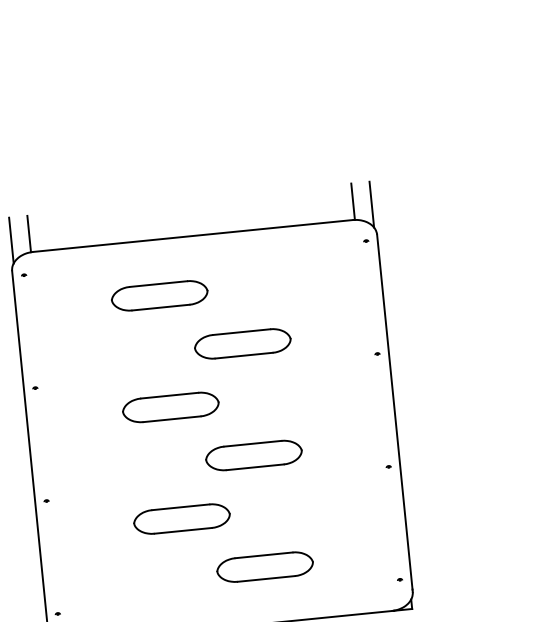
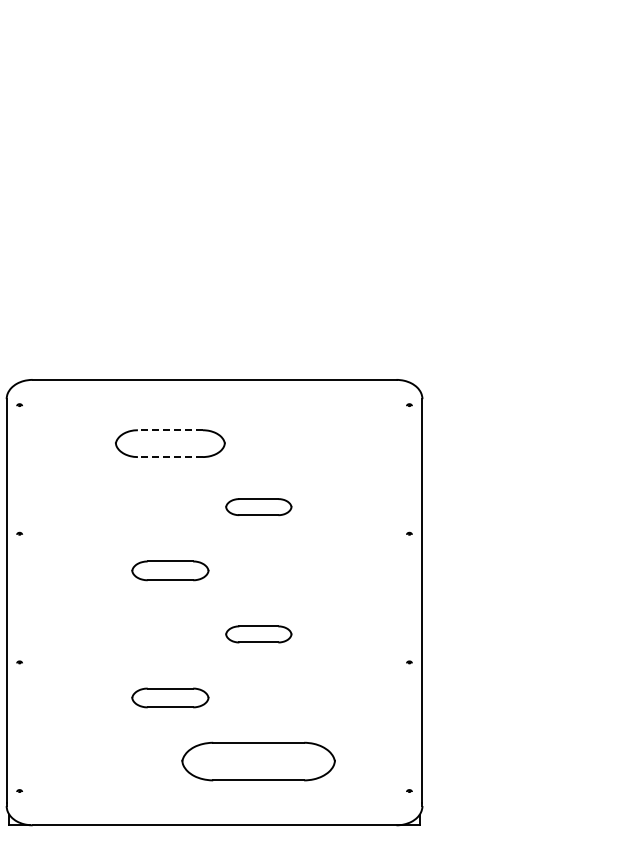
line: (353, 201) -> (399, 358), removed
line: (371, 204) -> (419, 364), removed
line: (29, 233) -> (30, 358), removed
line: (11, 240) -> (9, 364), removed
line: (157, 284) -> (169, 430), solid -> dashed
line: (160, 308) -> (169, 457), solid -> dashed
part: (242, 343) -> (258, 506), size x0.6
part: (170, 407) -> (170, 570), size x0.7
part: (253, 455) -> (258, 634), size x0.6
part: (182, 518) -> (170, 697), size x0.7
part: (264, 567) -> (258, 761), size x1.4

